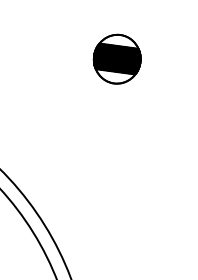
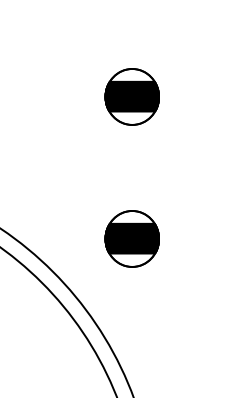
part: (100, 181) -> (131, 238), added

